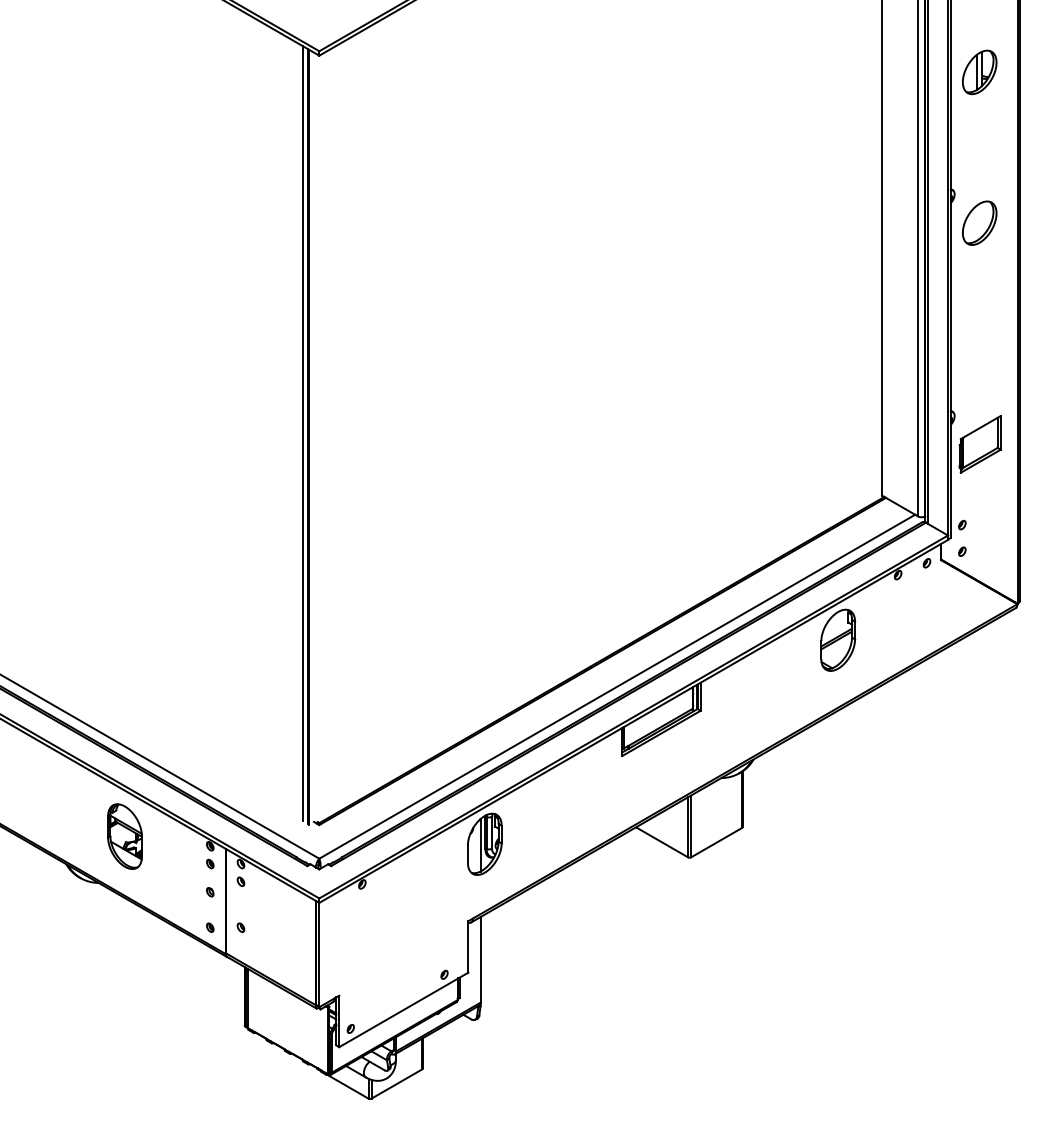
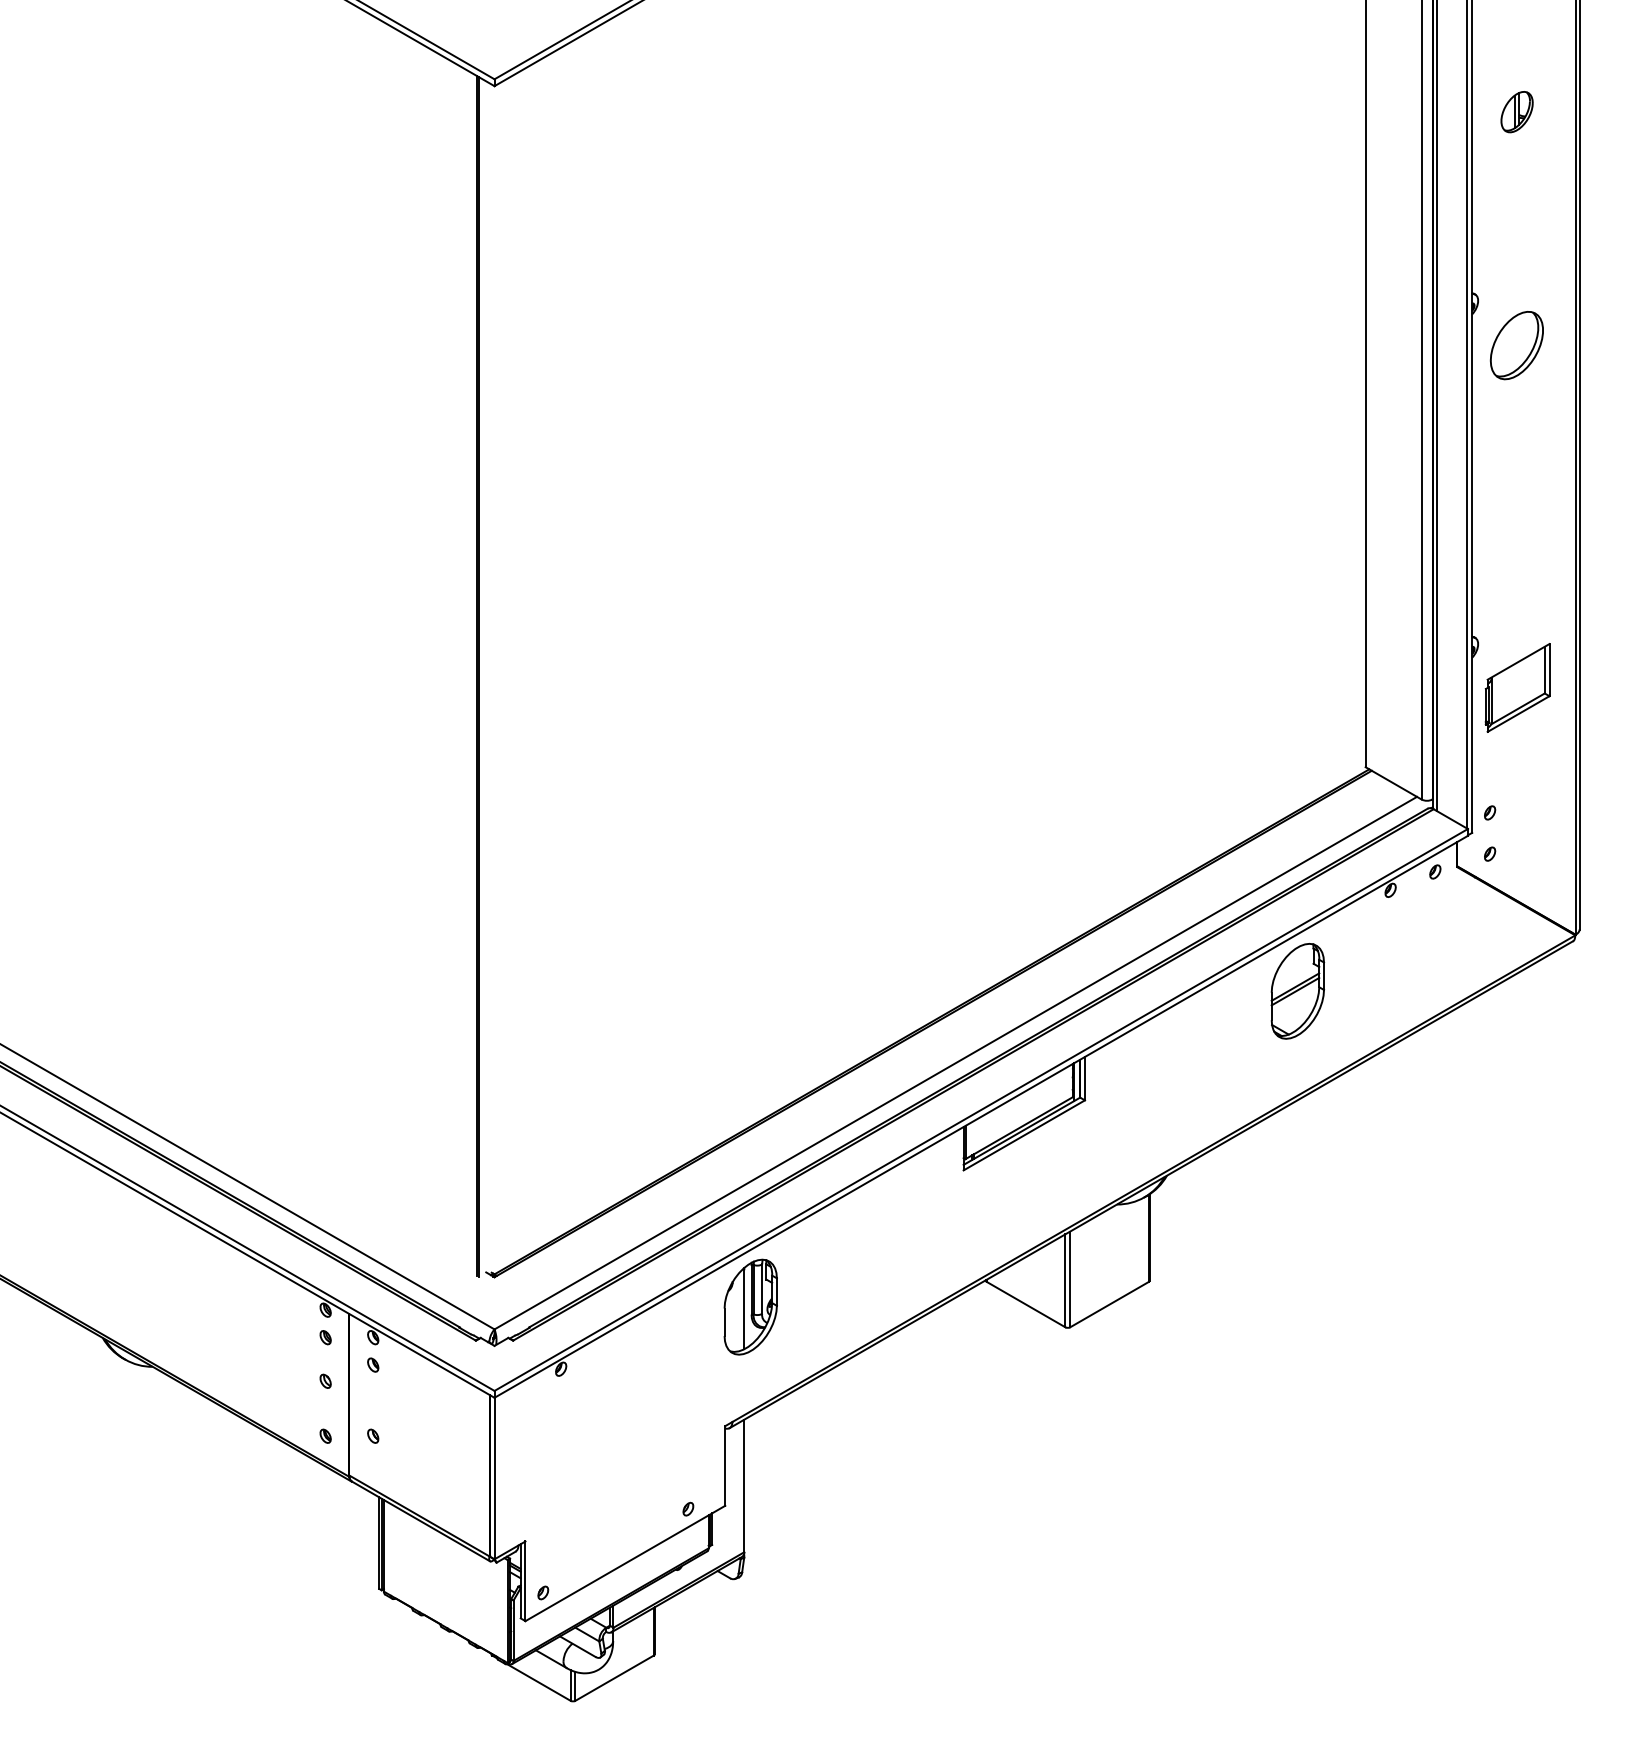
part: (979, 72) -> (1516, 112), size x0.6
line: (302, 433) -> (468, 671), removed
part: (124, 836) -> (192, 1295), removed

